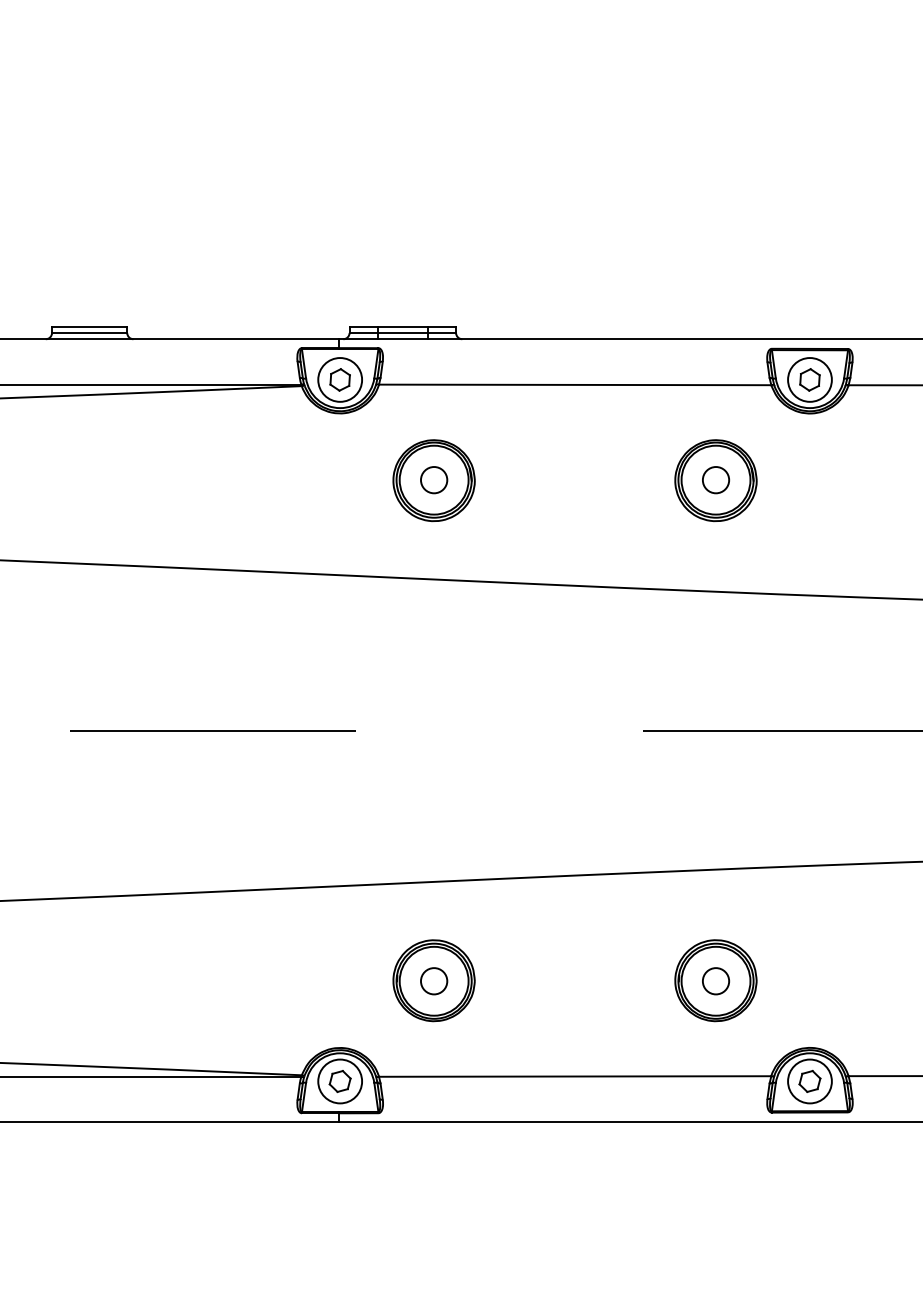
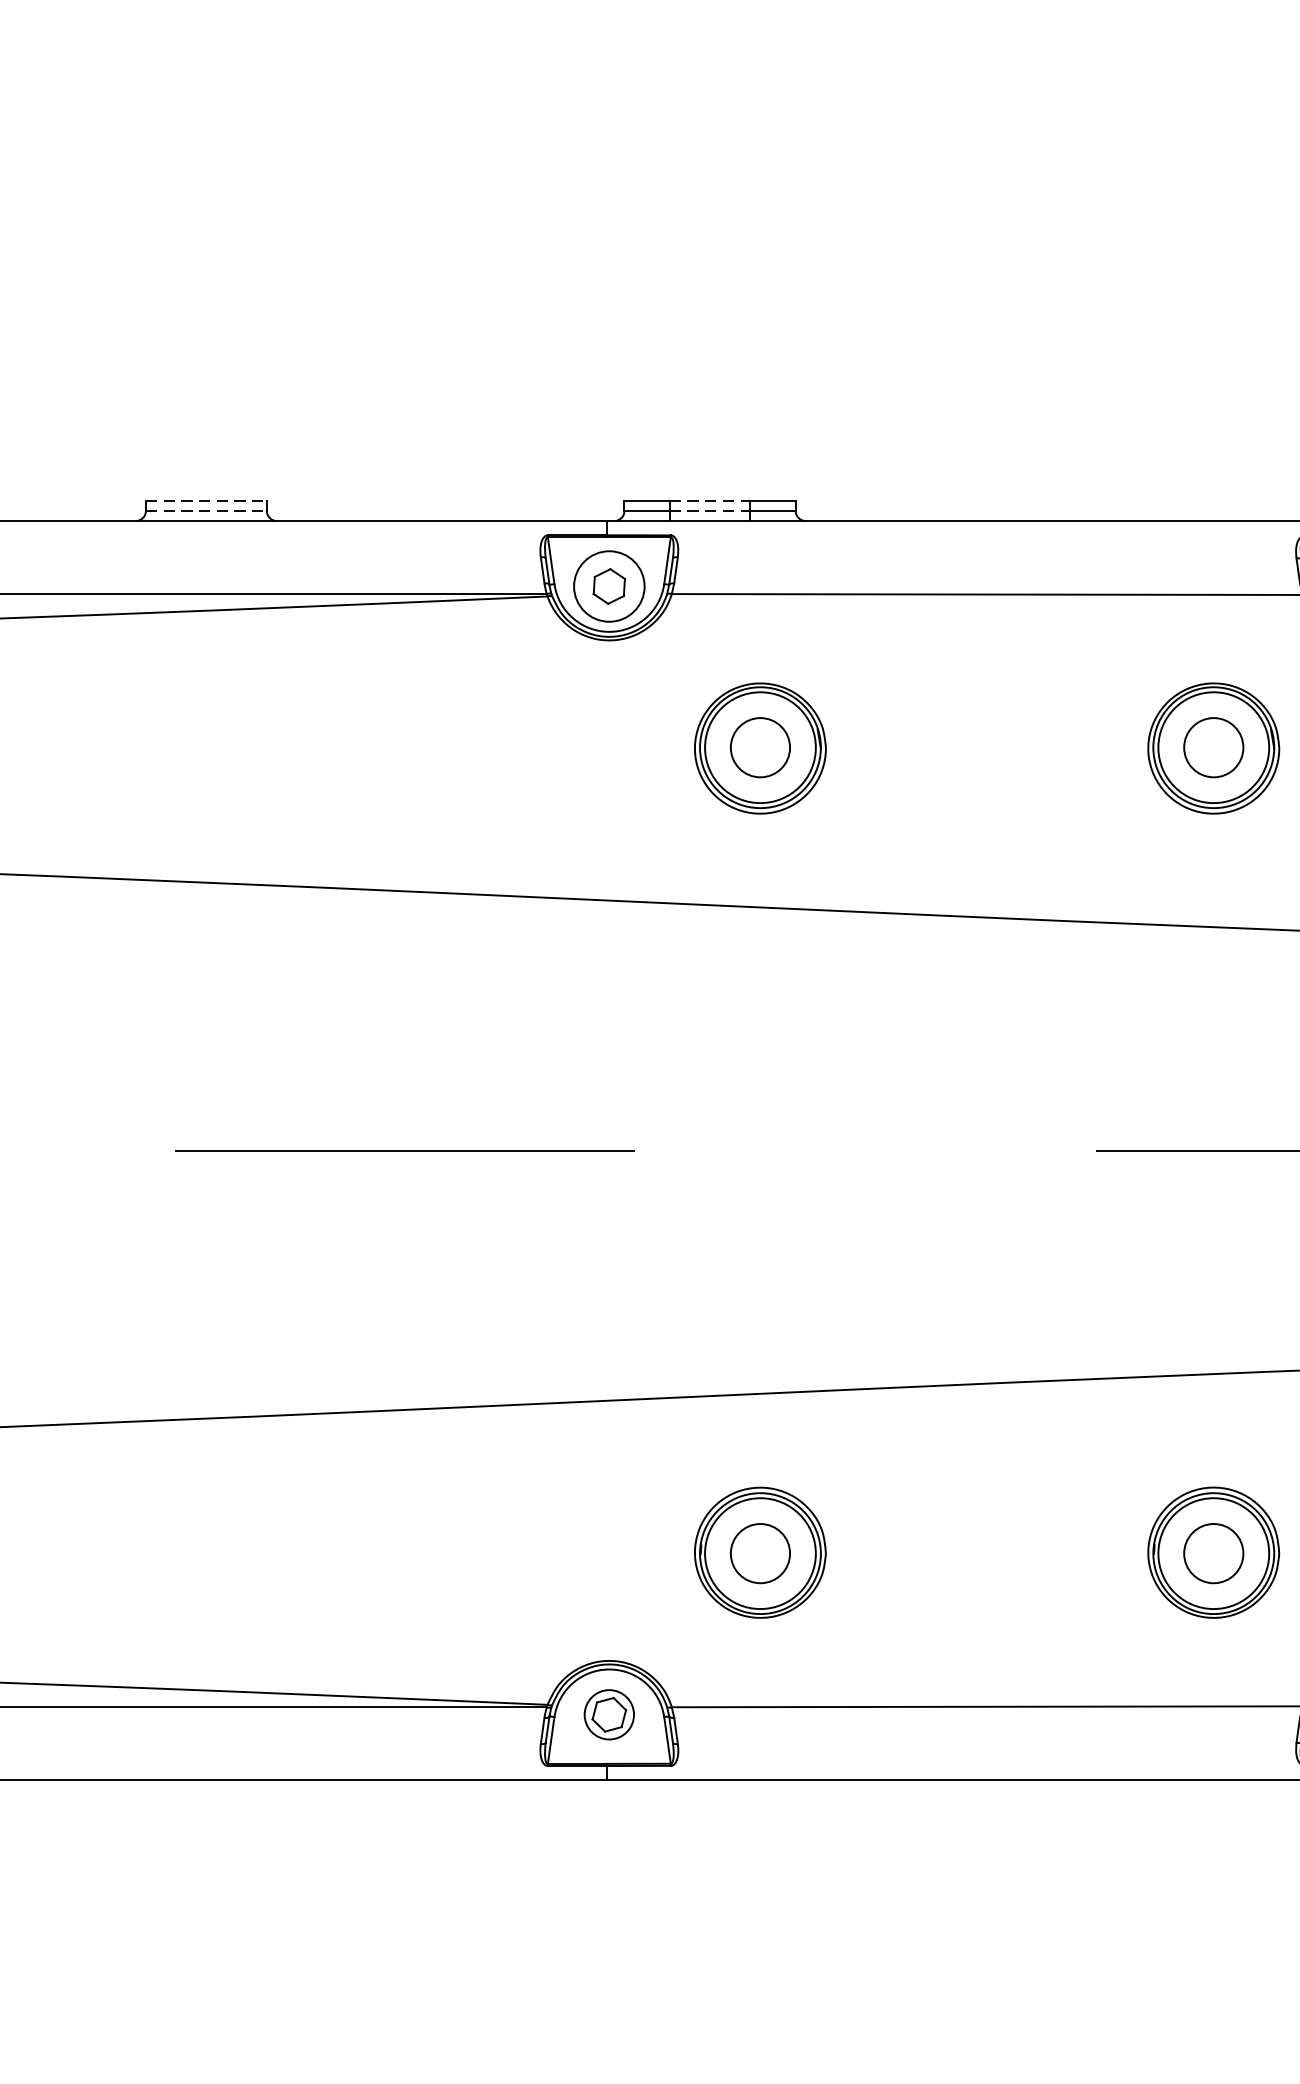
line: (89, 326) -> (206, 500), solid -> dashed
line: (403, 326) -> (711, 500), solid -> dashed
line: (89, 332) -> (206, 510), solid -> dashed
line: (403, 332) -> (711, 510), solid -> dashed
circle: (433, 480) -> (759, 748), size x1.4
circle: (715, 480) -> (1212, 748), size x1.4
circle: (433, 981) -> (759, 1554), size x1.4
circle: (715, 981) -> (1212, 1554), size x1.4
circle: (340, 1081) -> (609, 1714), size x0.7

